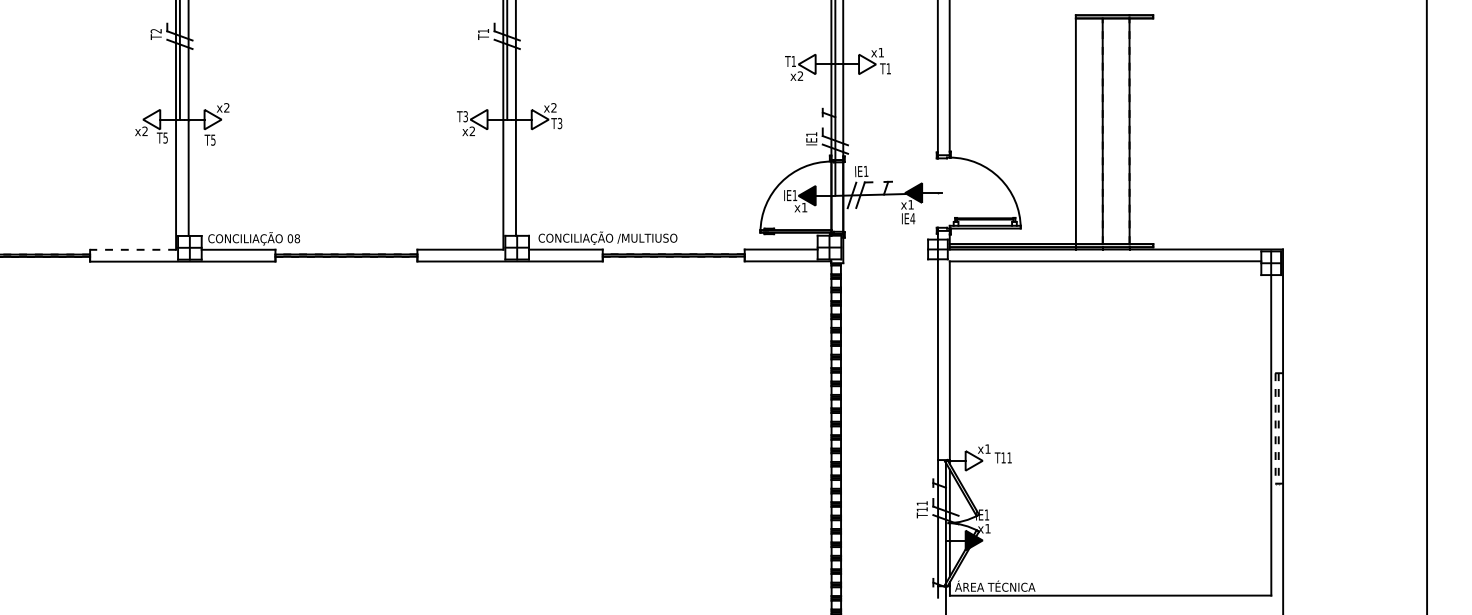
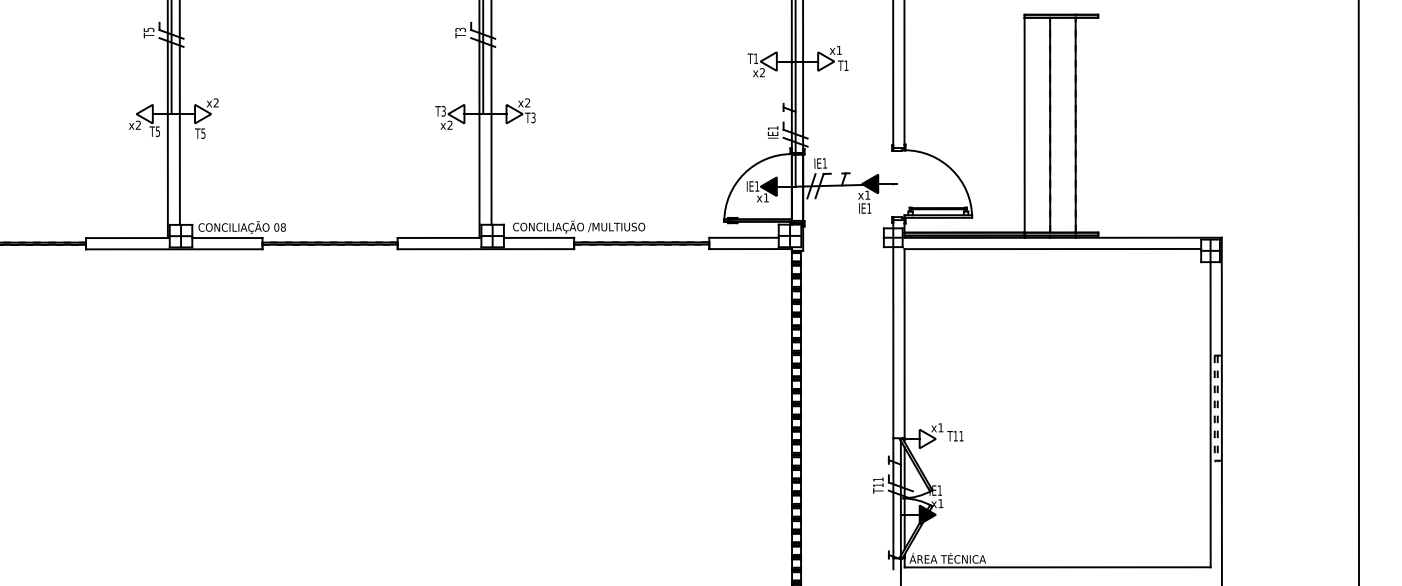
text: (155, 30) -> (148, 29), T2 -> T5
text: (483, 30) -> (460, 29), T1 -> T3
text: (912, 218) -> (869, 208), IE4 -> IE1
line: (132, 250) -> (126, 238), dashed -> solid

